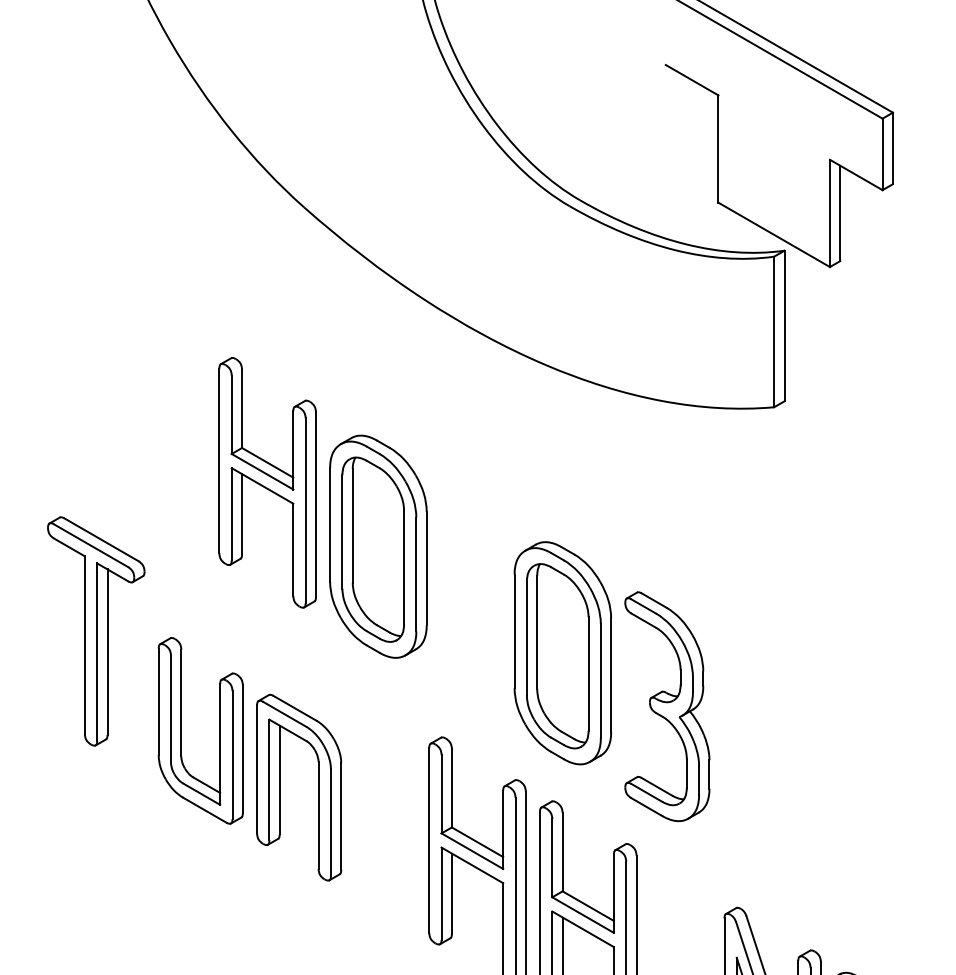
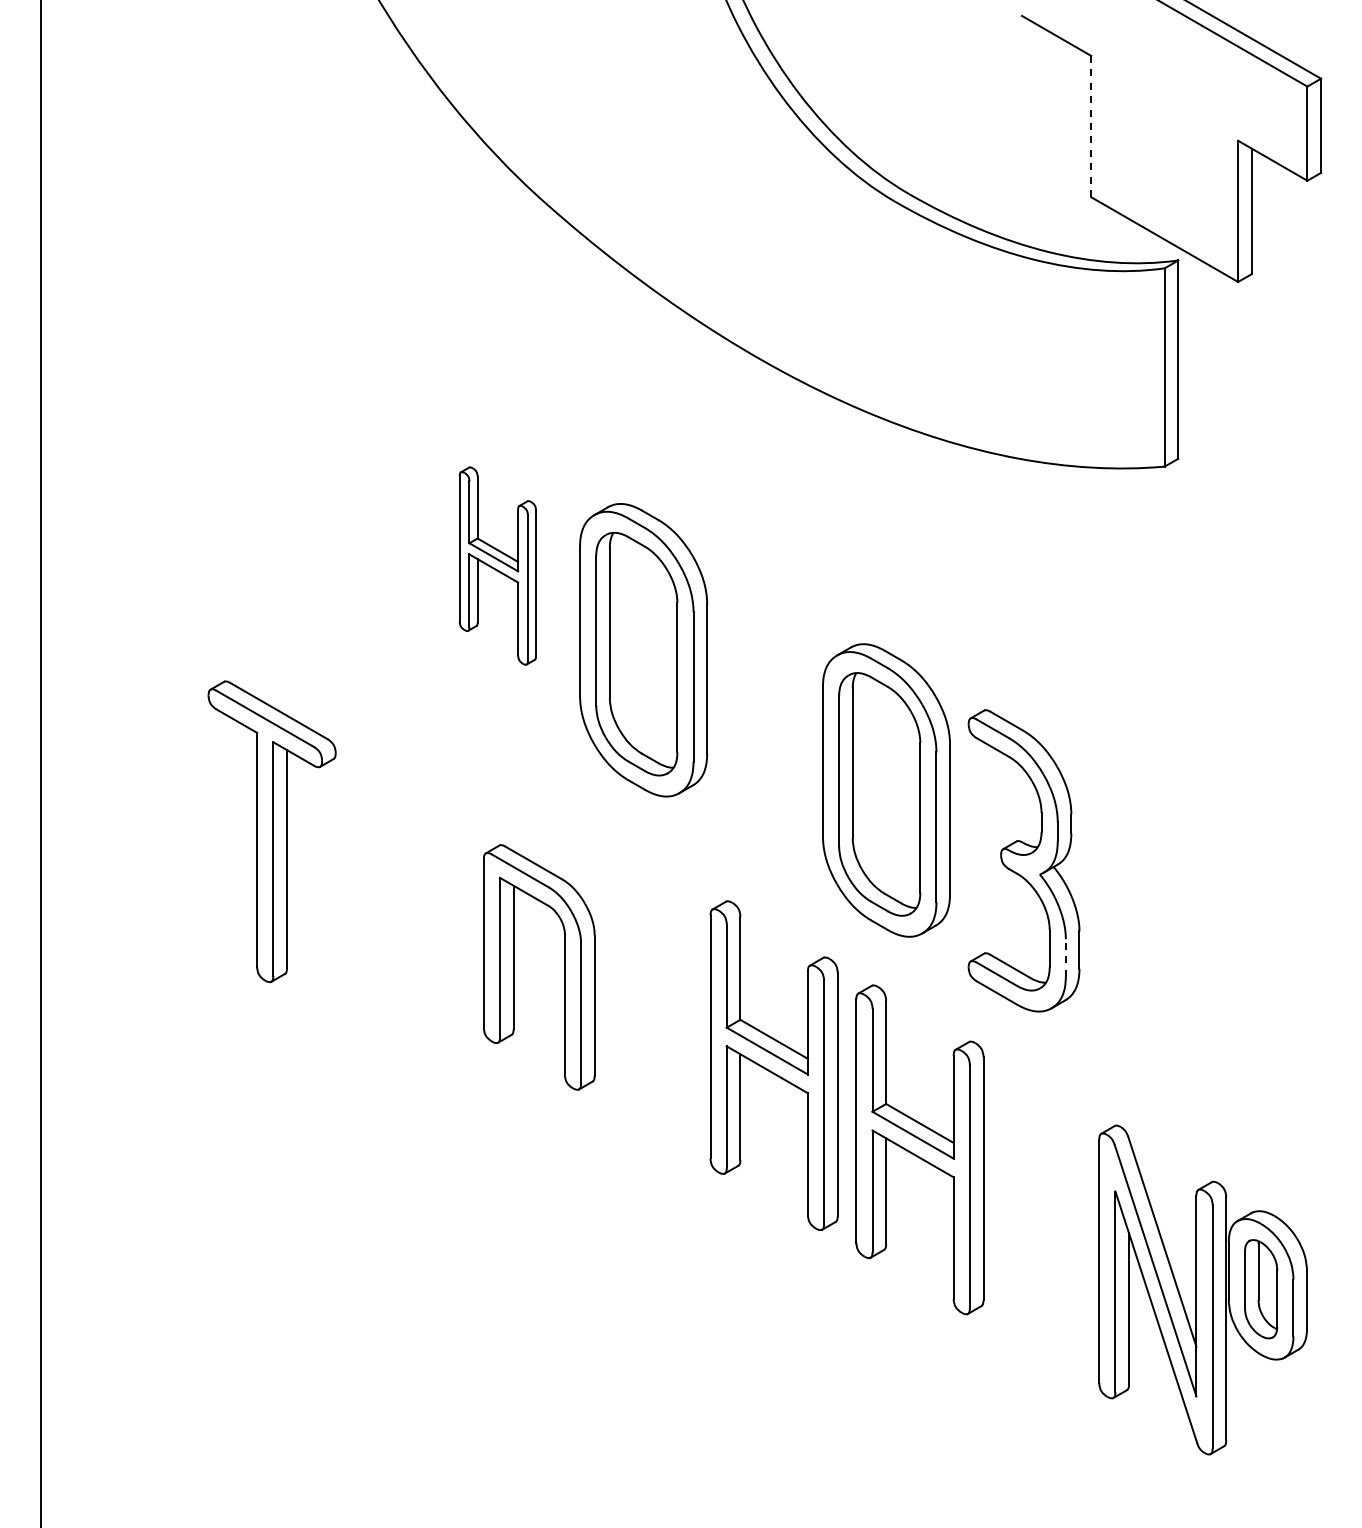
line: (718, 148) -> (1091, 126), solid -> dashed
part: (267, 482) -> (497, 565), size x0.6
part: (95, 631) -> (271, 831), moved
part: (181, 730) -> (384, 892), removed
line: (698, 780) -> (1065, 957), solid -> dashed

